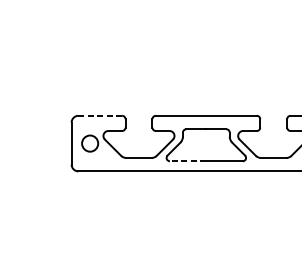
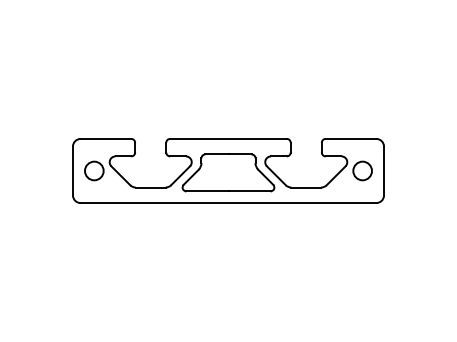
line: (99, 115) -> (105, 138), dashed -> solid
line: (188, 161) -> (207, 191), dashed -> solid

